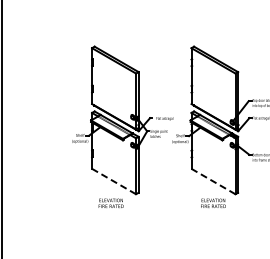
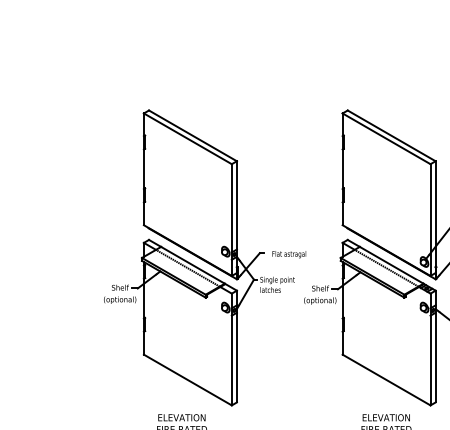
line: (113, 181) -> (186, 379), dashed -> solid
line: (213, 181) -> (386, 379), dashed -> solid

